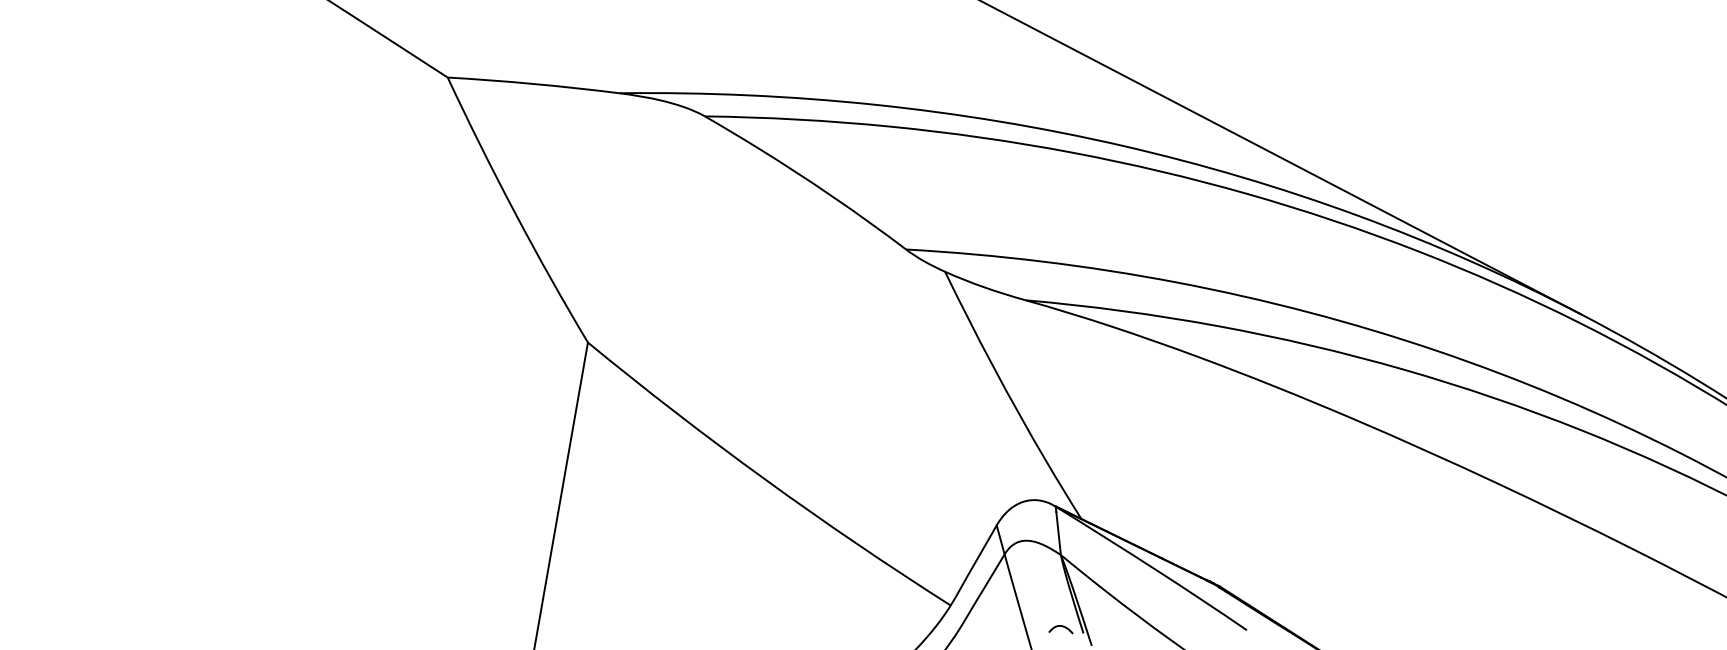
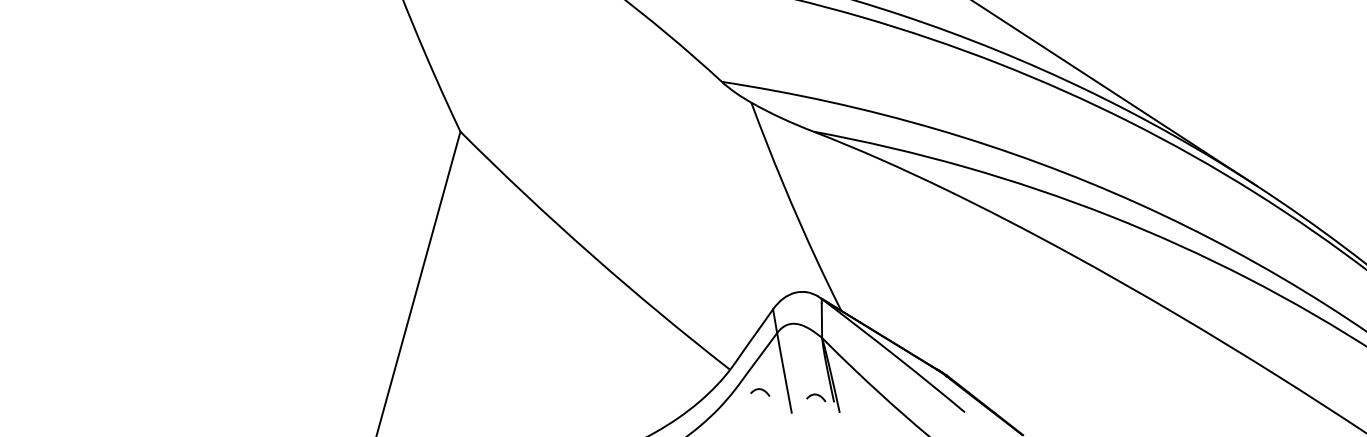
curve: (992, 627) -> (761, 390), added

